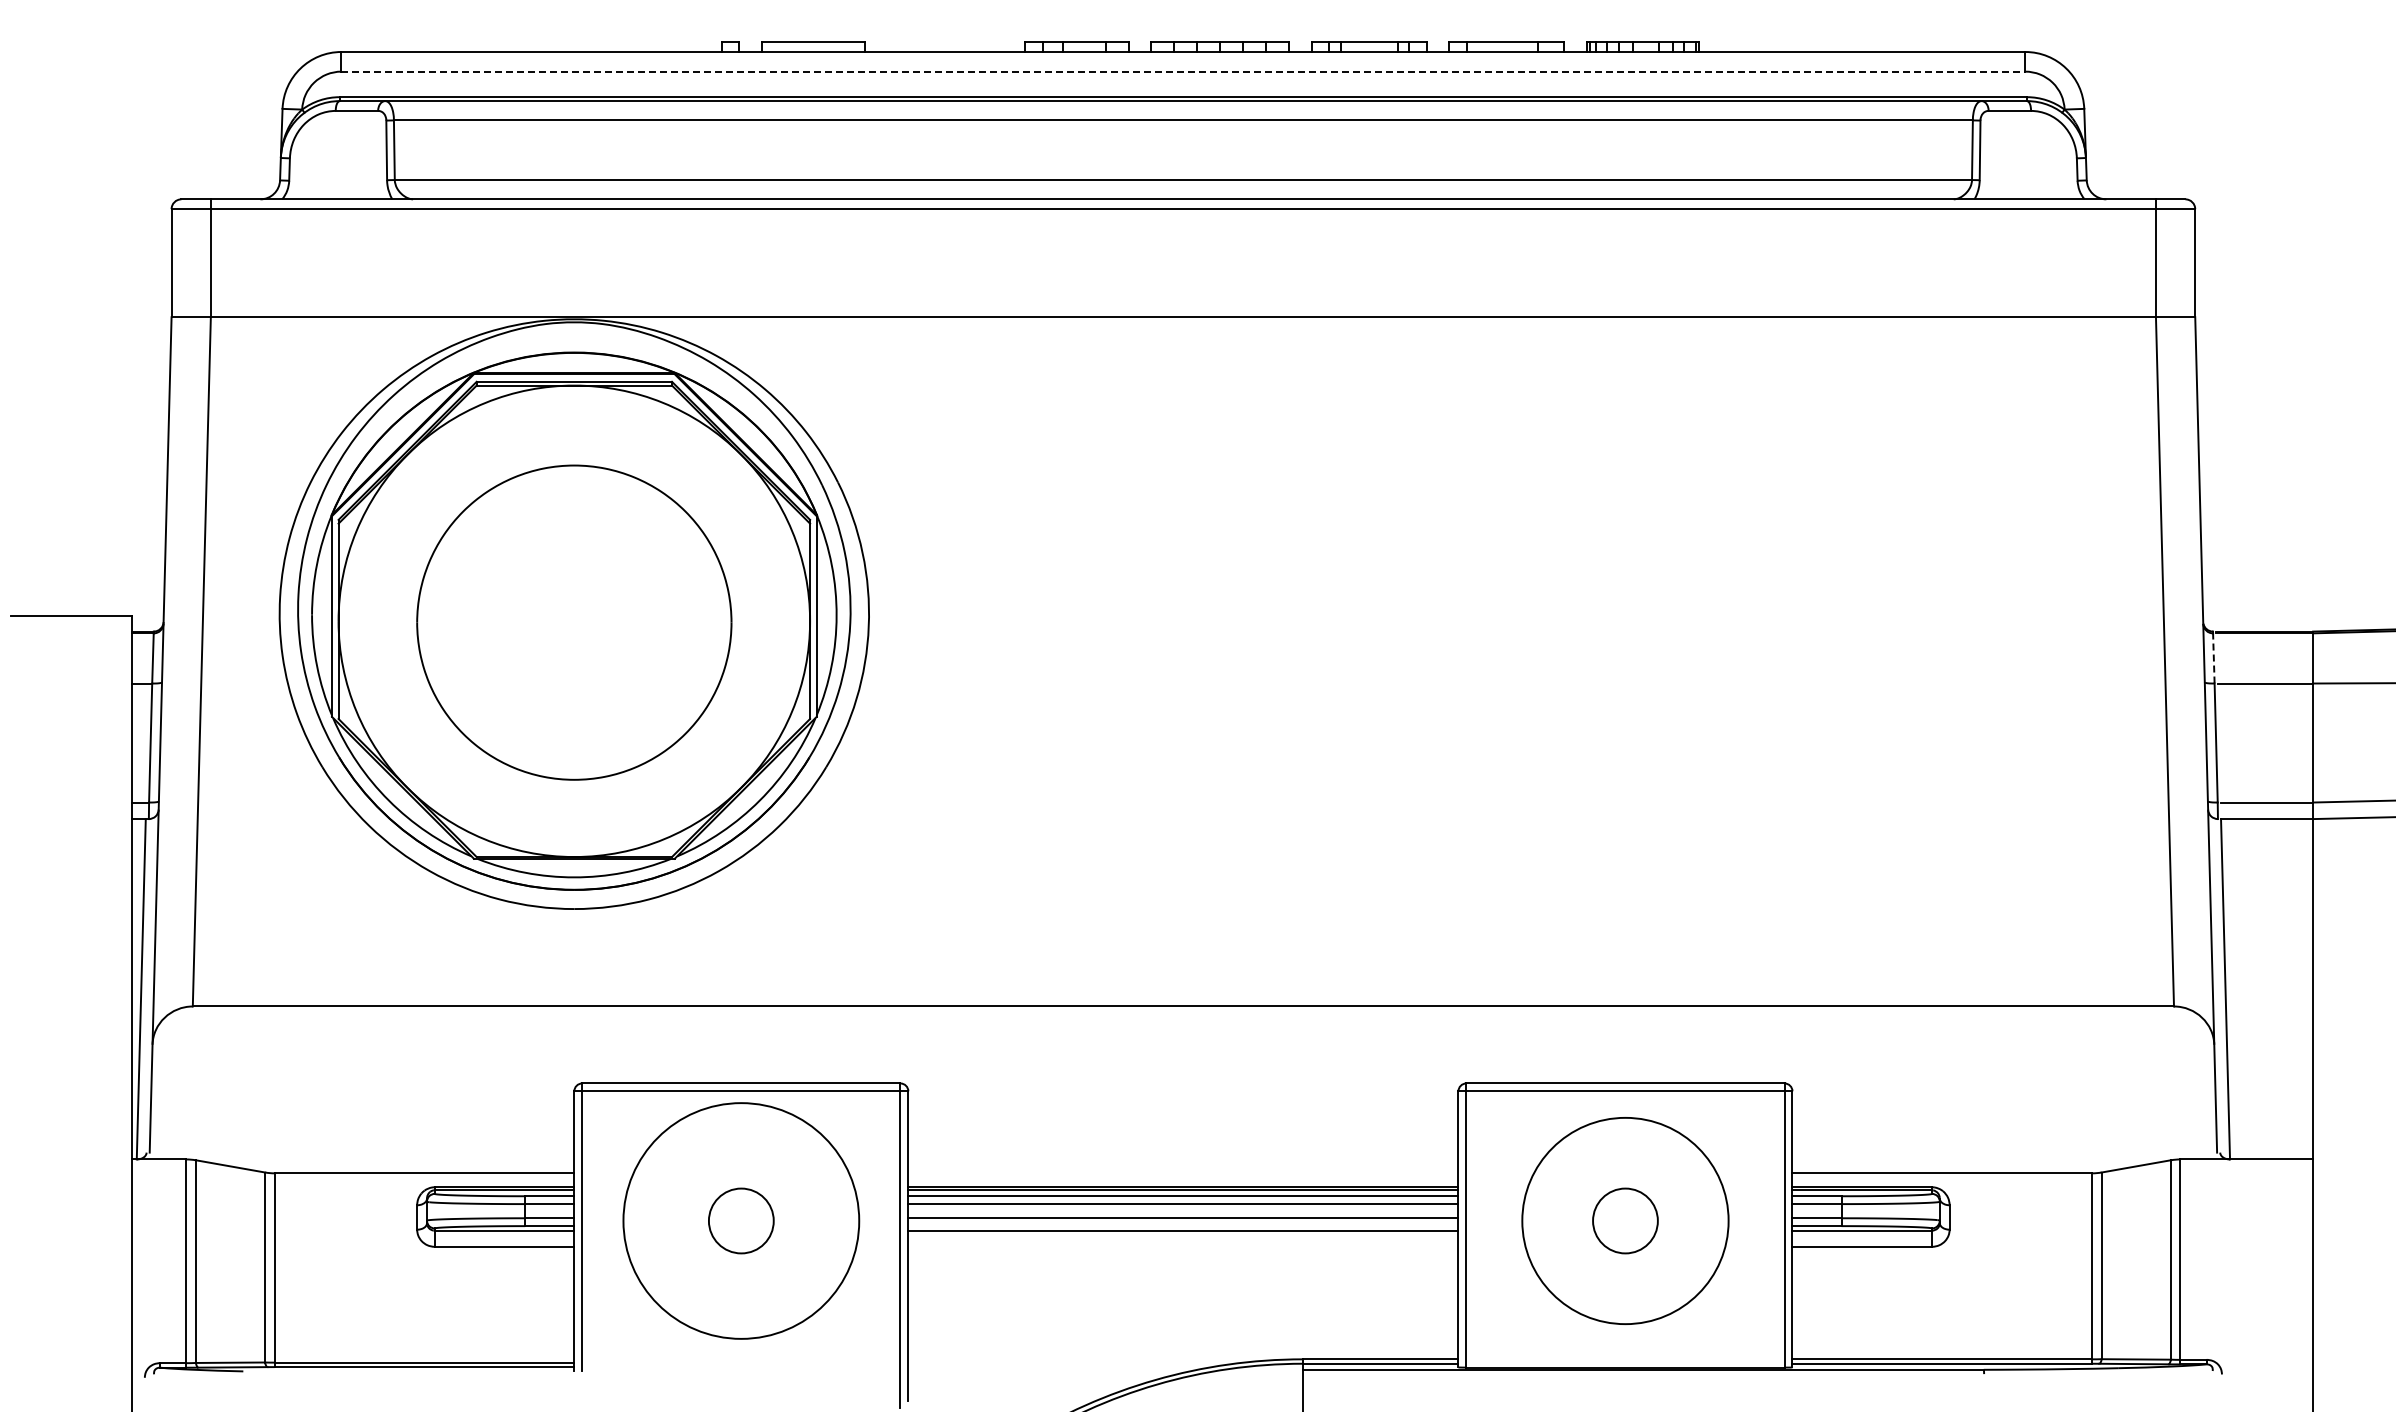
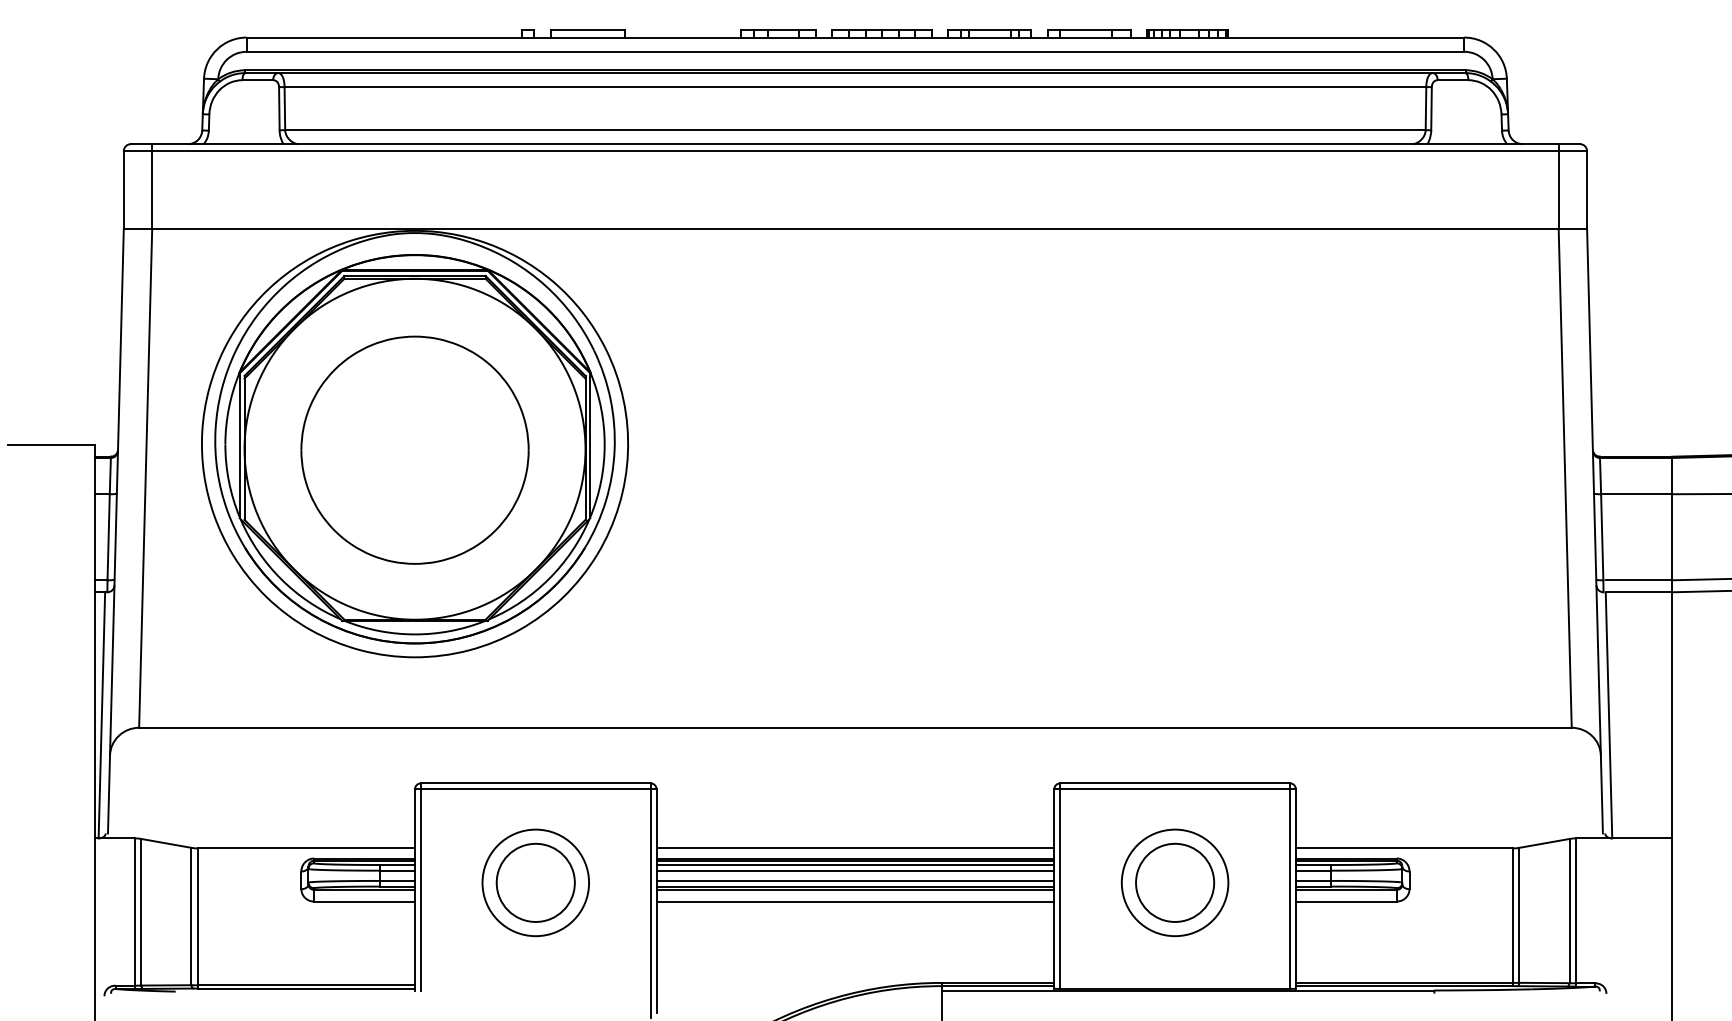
line: (1183, 71) -> (855, 51), dashed -> solid
line: (2213, 657) -> (1600, 475), dashed -> solid
line: (1183, 1173) -> (855, 848), added
circle: (741, 1220) -> (535, 882), size x0.62
circle: (741, 1220) -> (535, 882), size x1.67
circle: (1625, 1220) -> (1175, 882), size x0.71
circle: (1625, 1220) -> (1175, 882), size x1.67
line: (1183, 1226) -> (855, 886), added
line: (1183, 1246) -> (855, 901), added

